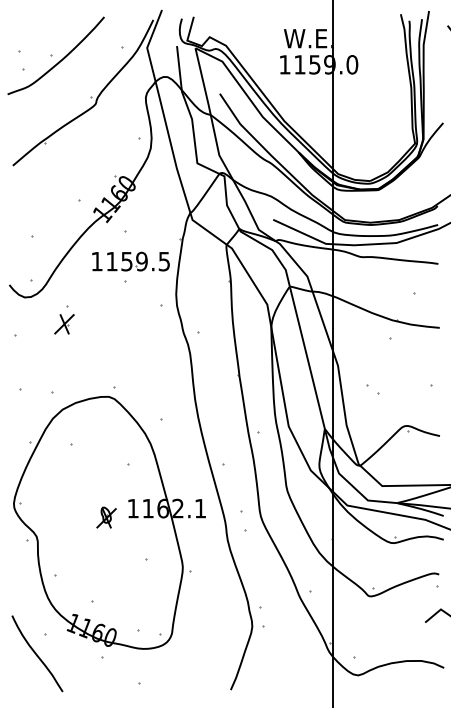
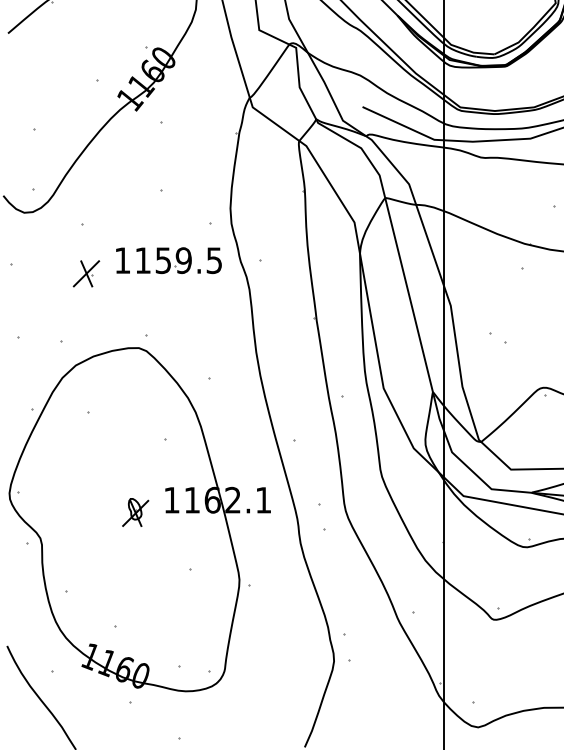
part: (130, 261) -> (168, 260), moved
part: (64, 324) -> (86, 274), moved

